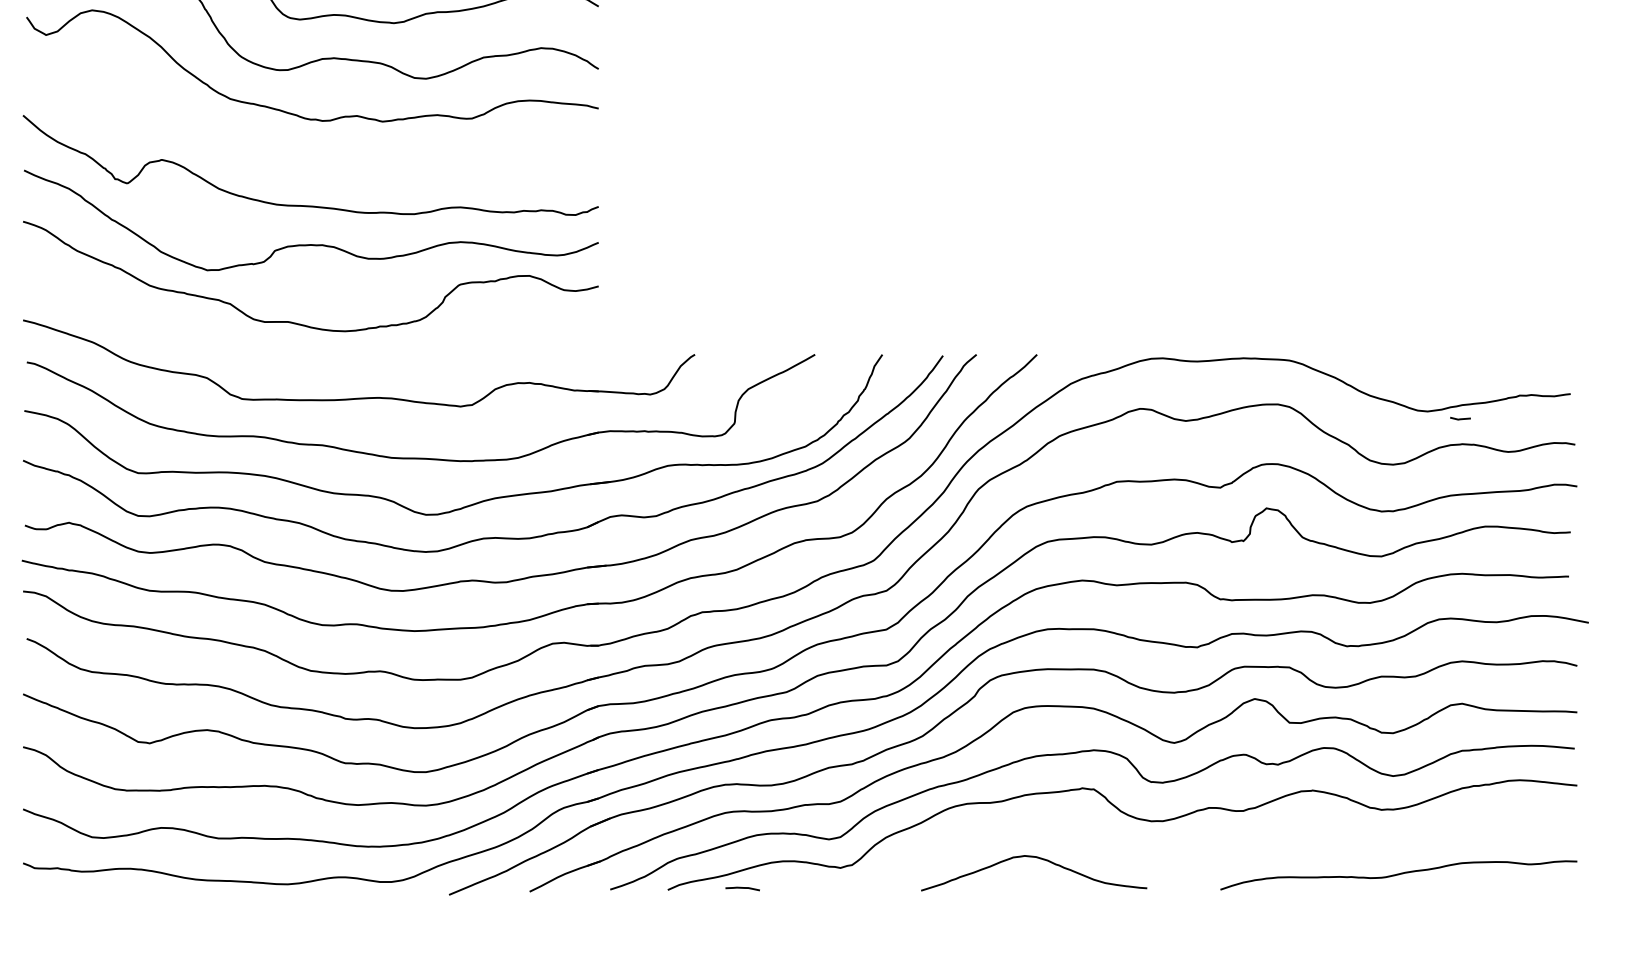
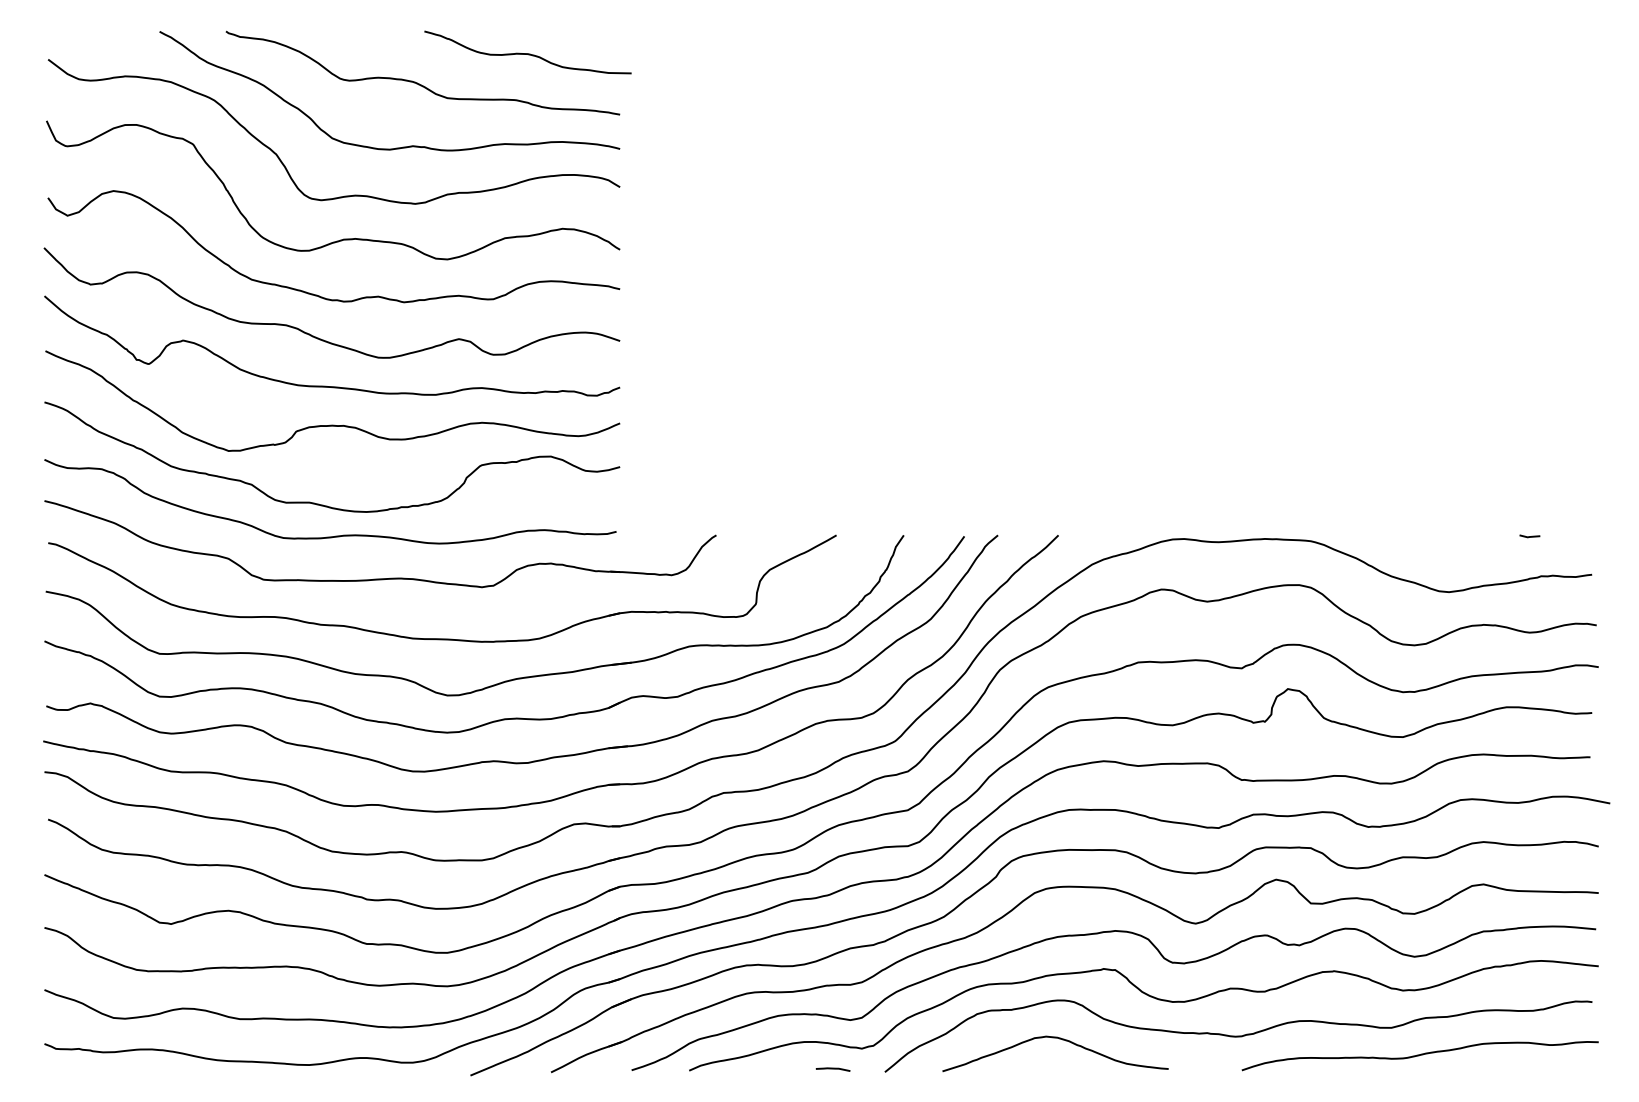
curve: (295, 155) -> (316, 336), added
curve: (314, 354) -> (335, 535), added
line: (1460, 418) -> (1529, 536), moved
curve: (1217, 854) -> (1238, 1035), added
curve: (742, 888) -> (832, 1069), moved

